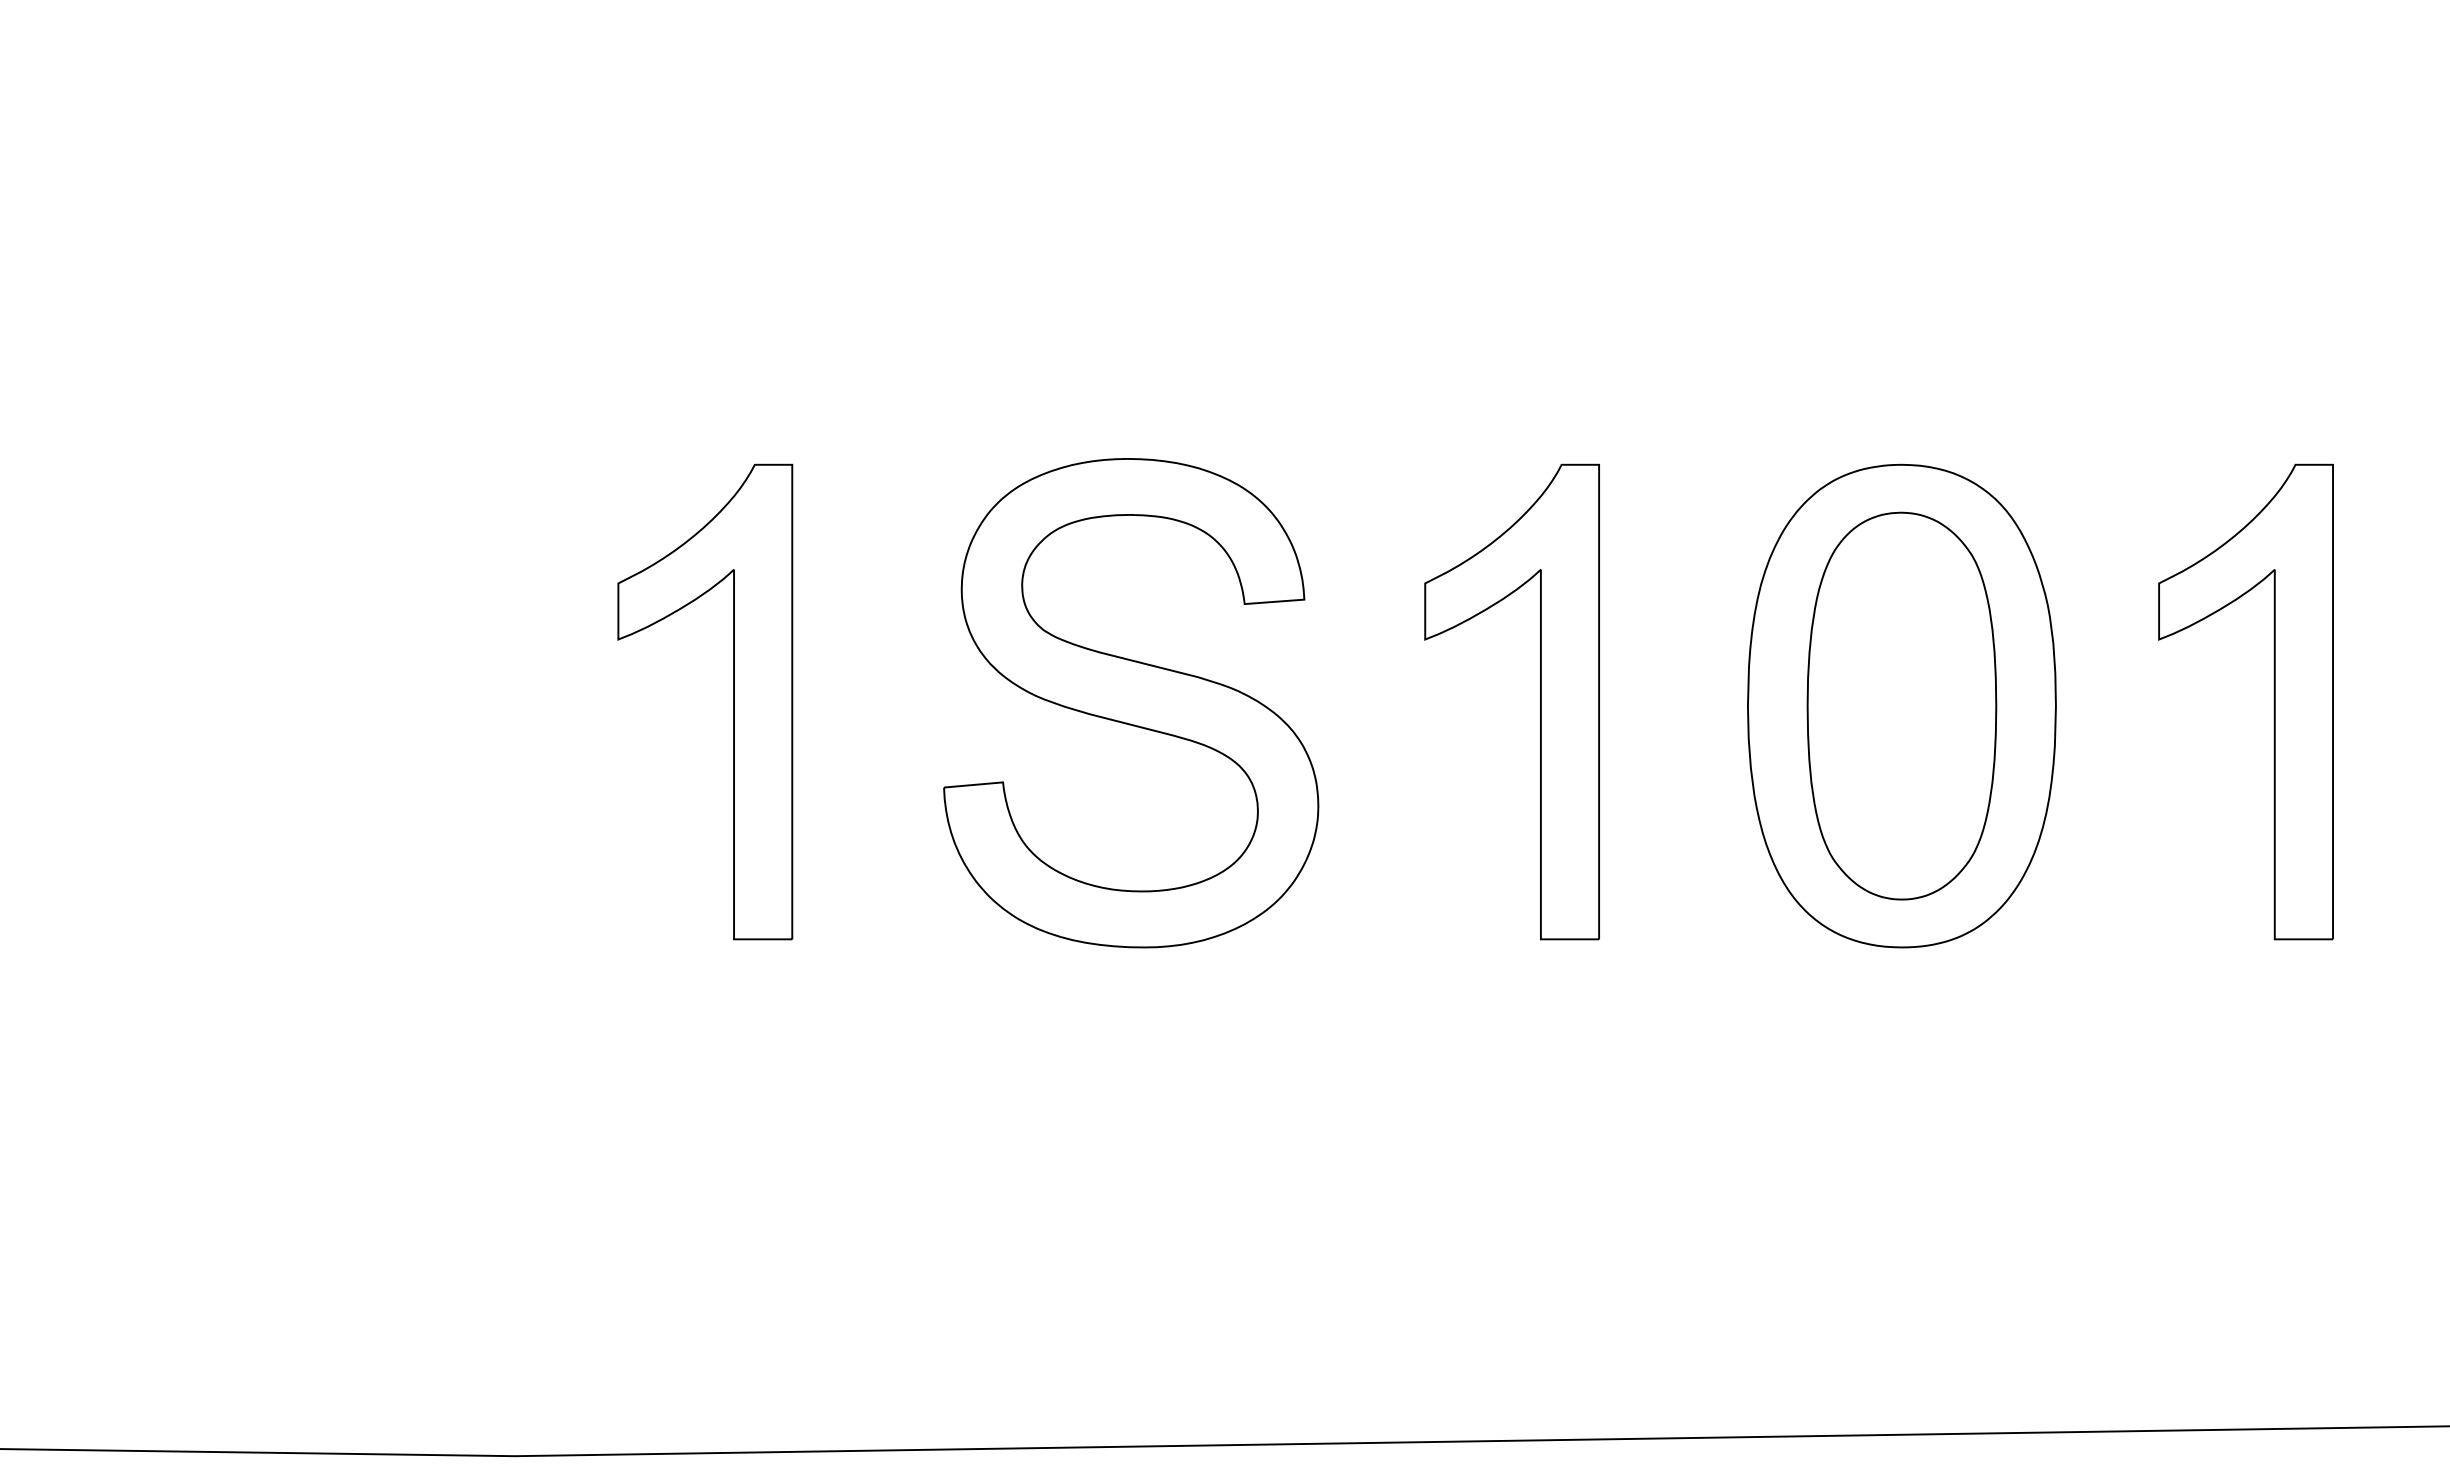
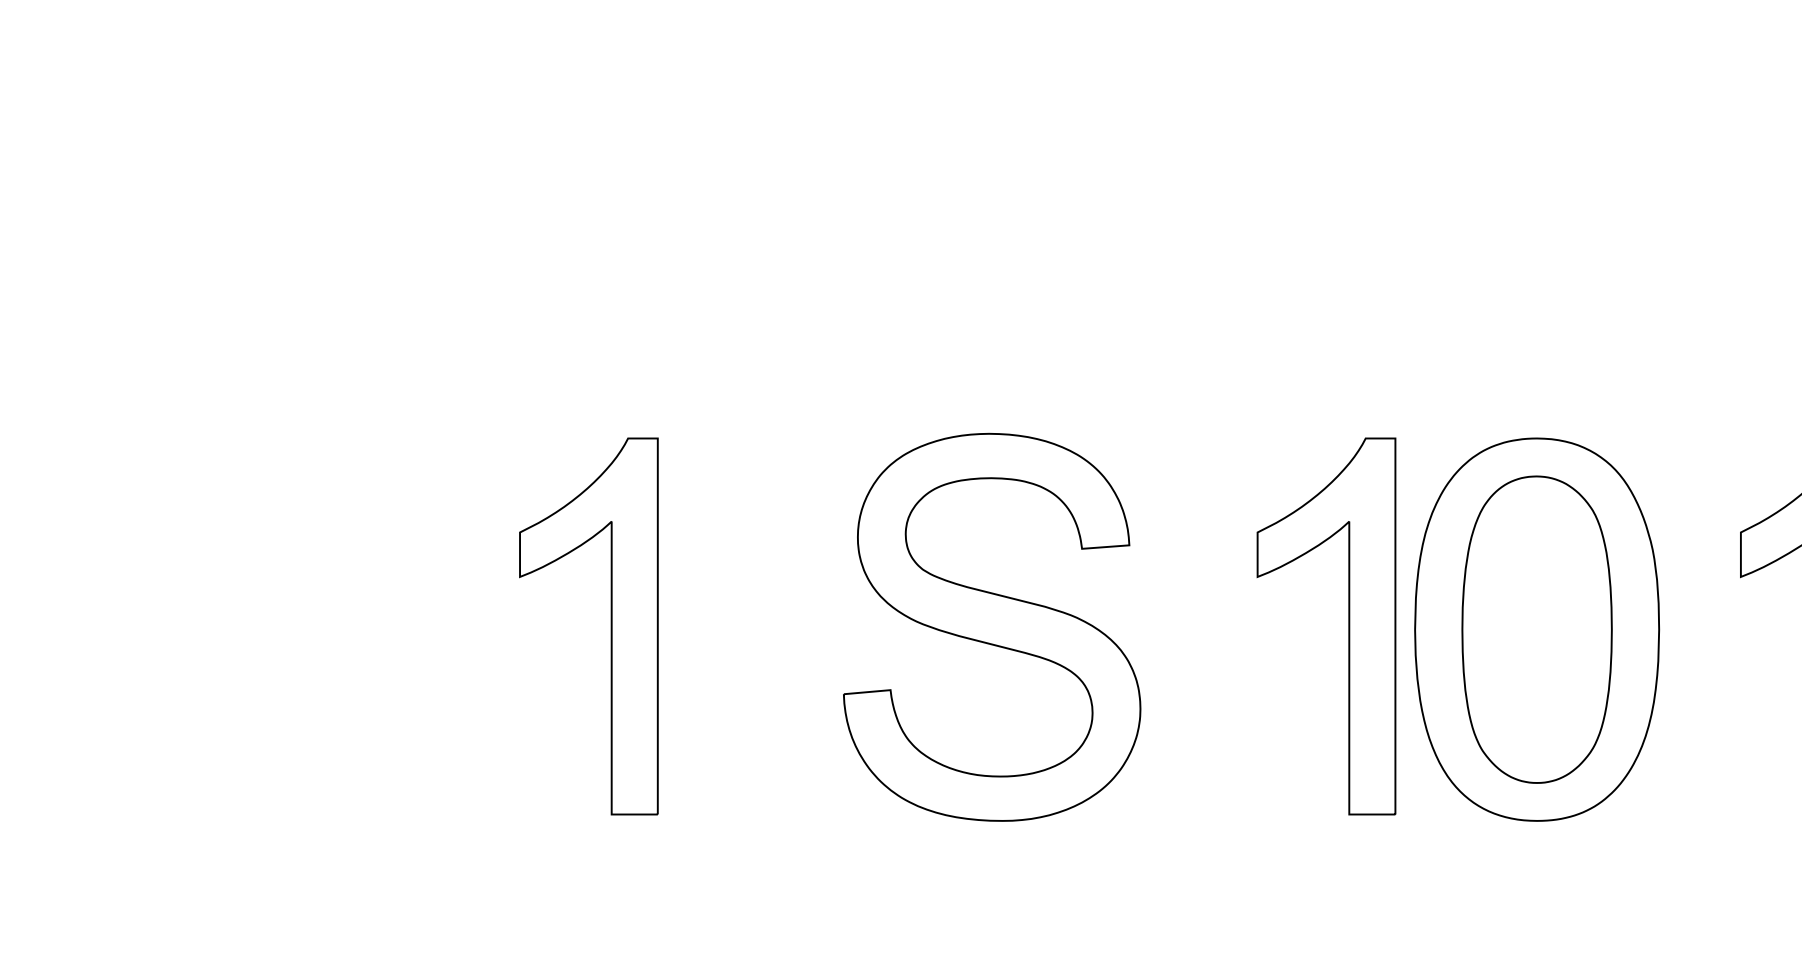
part: (1540, 701) -> (1348, 626), moved
part: (1131, 703) -> (992, 627), moved

